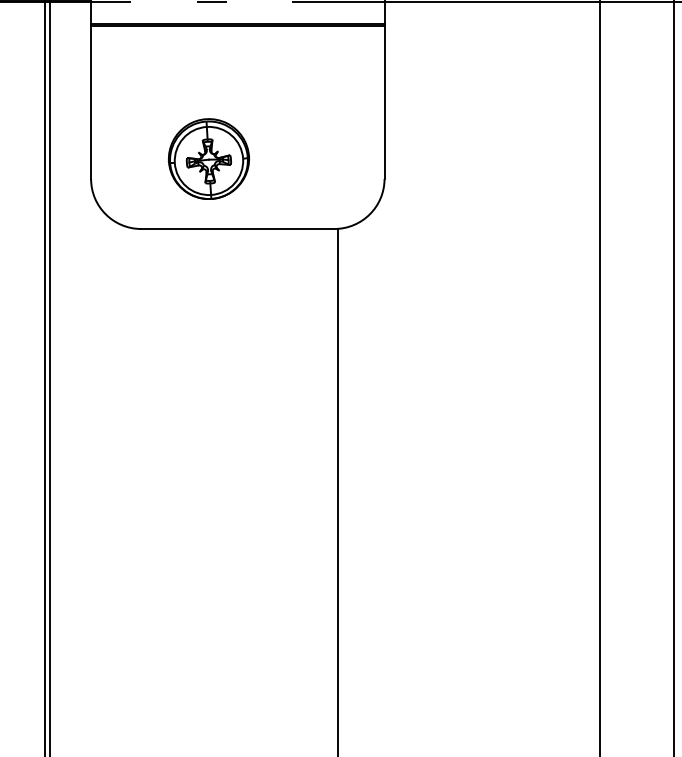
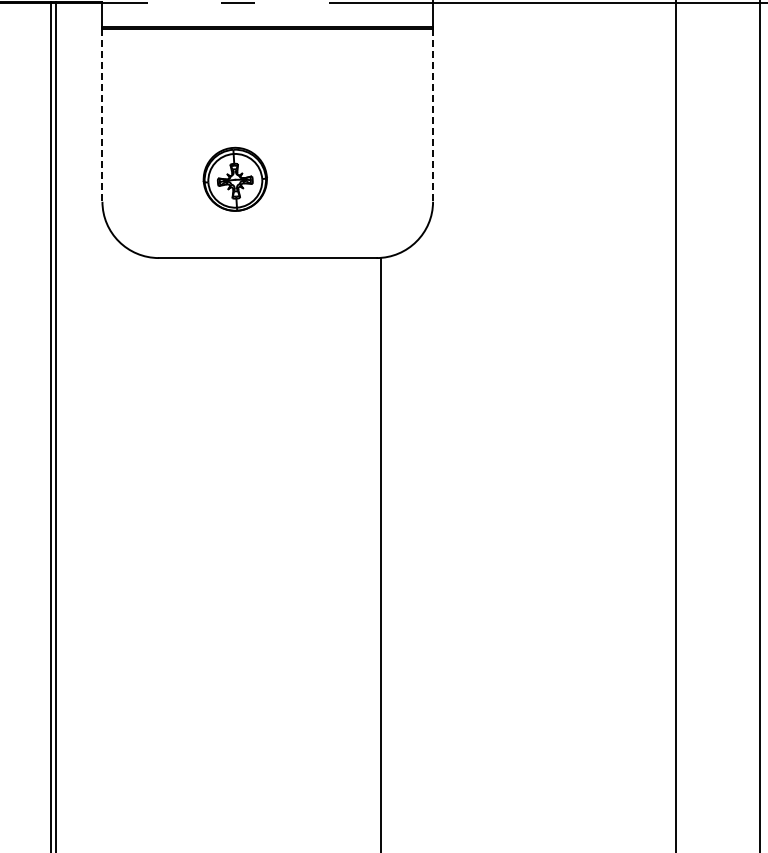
line: (91, 102) -> (102, 115), solid -> dashed
line: (384, 102) -> (433, 115), solid -> dashed
part: (209, 159) -> (235, 179), size x0.7

